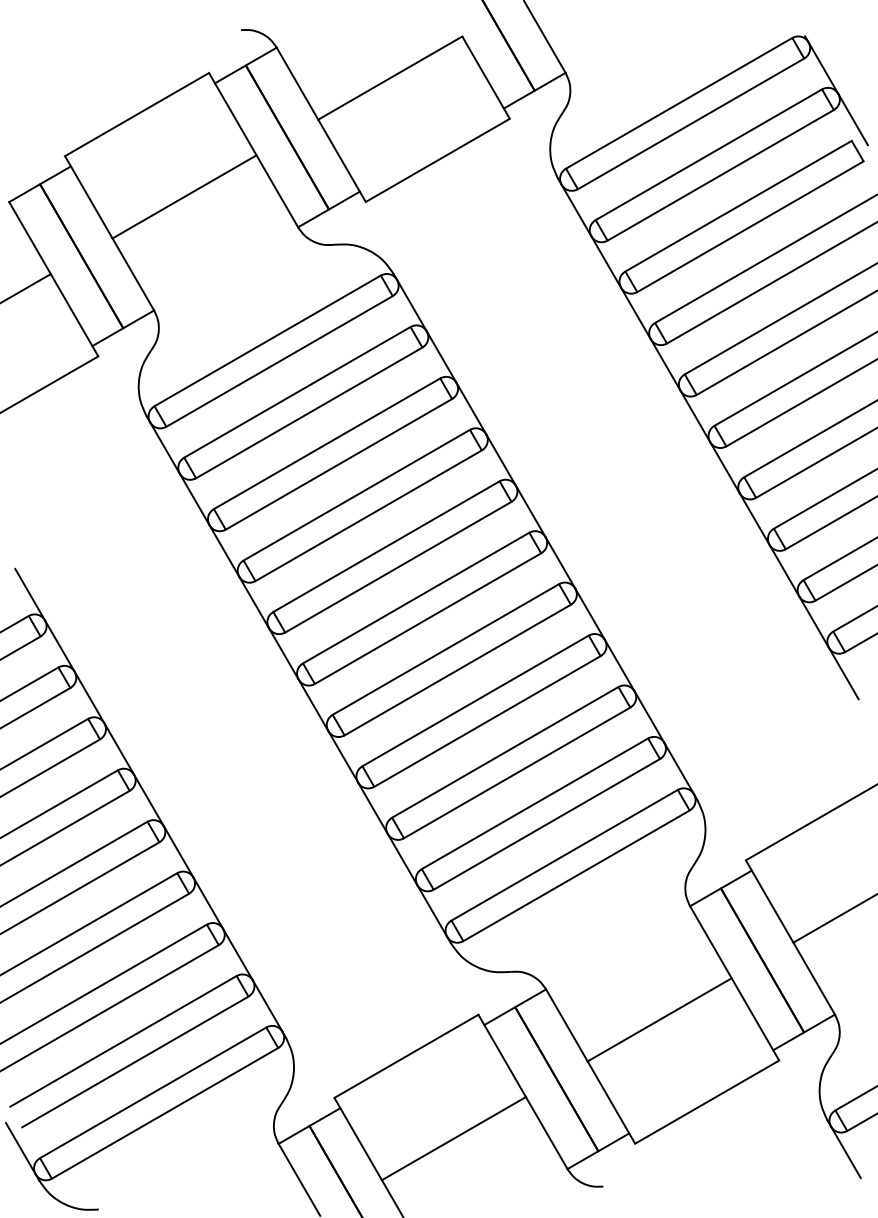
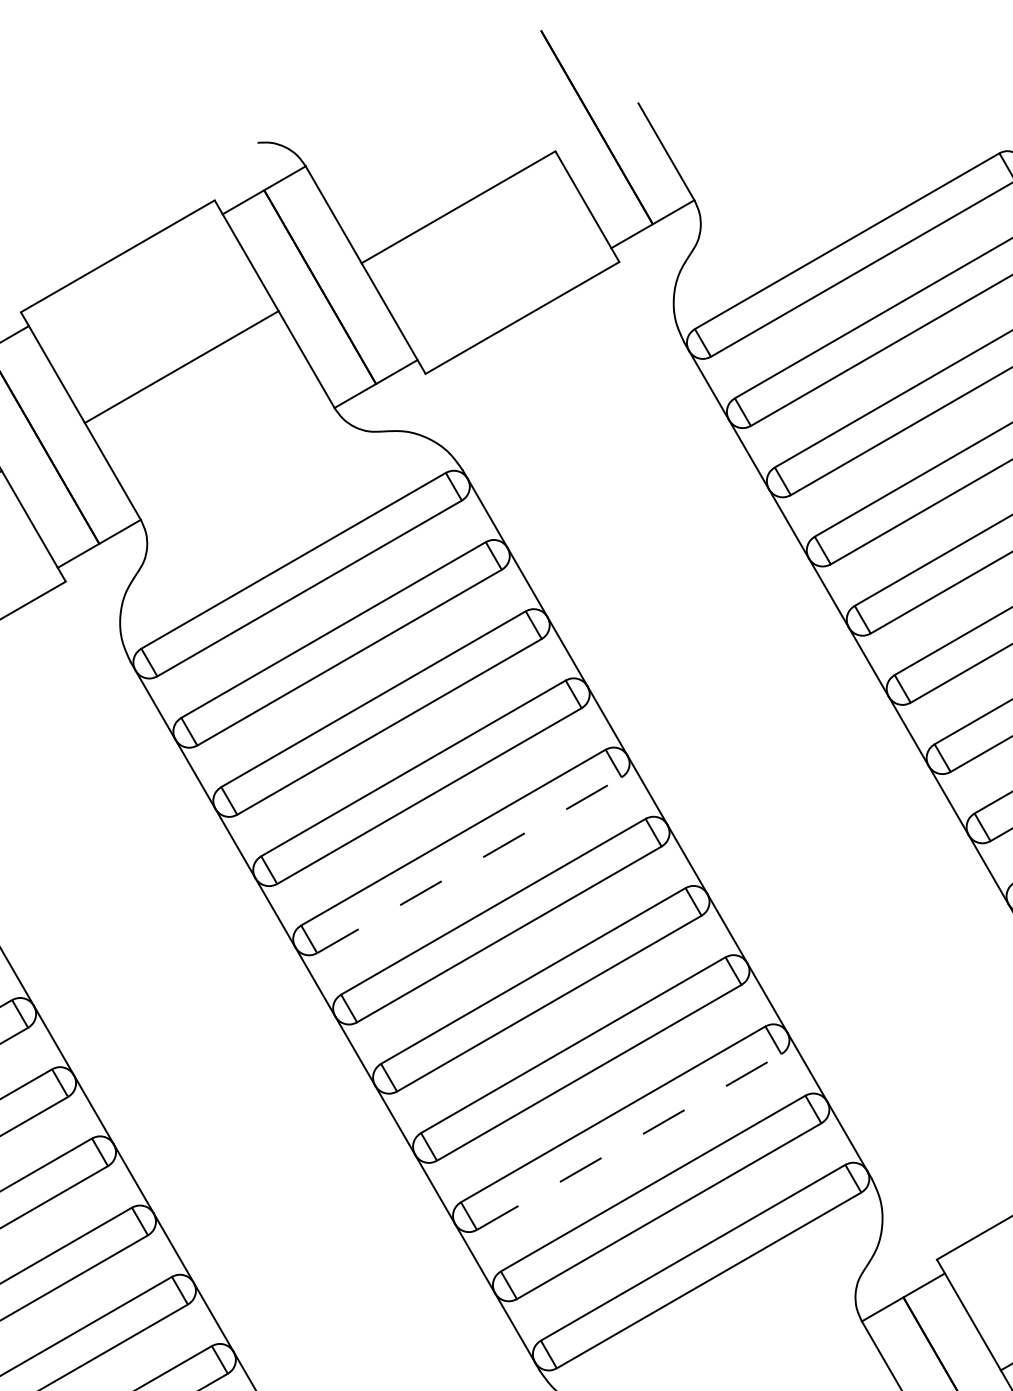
line: (398, 567) -> (469, 865), solid -> dashed
line: (517, 772) -> (629, 1141), solid -> dashed

